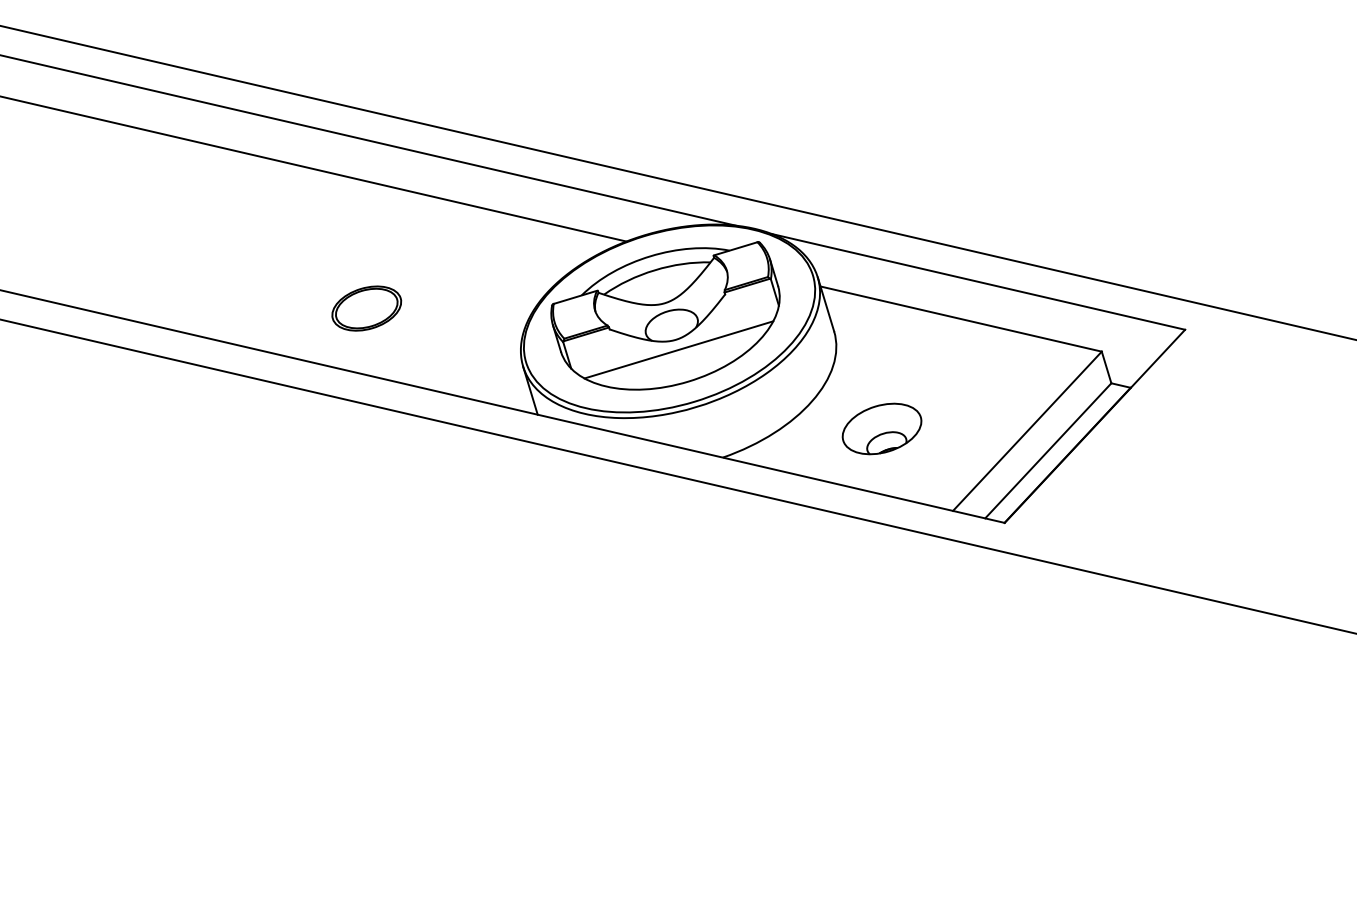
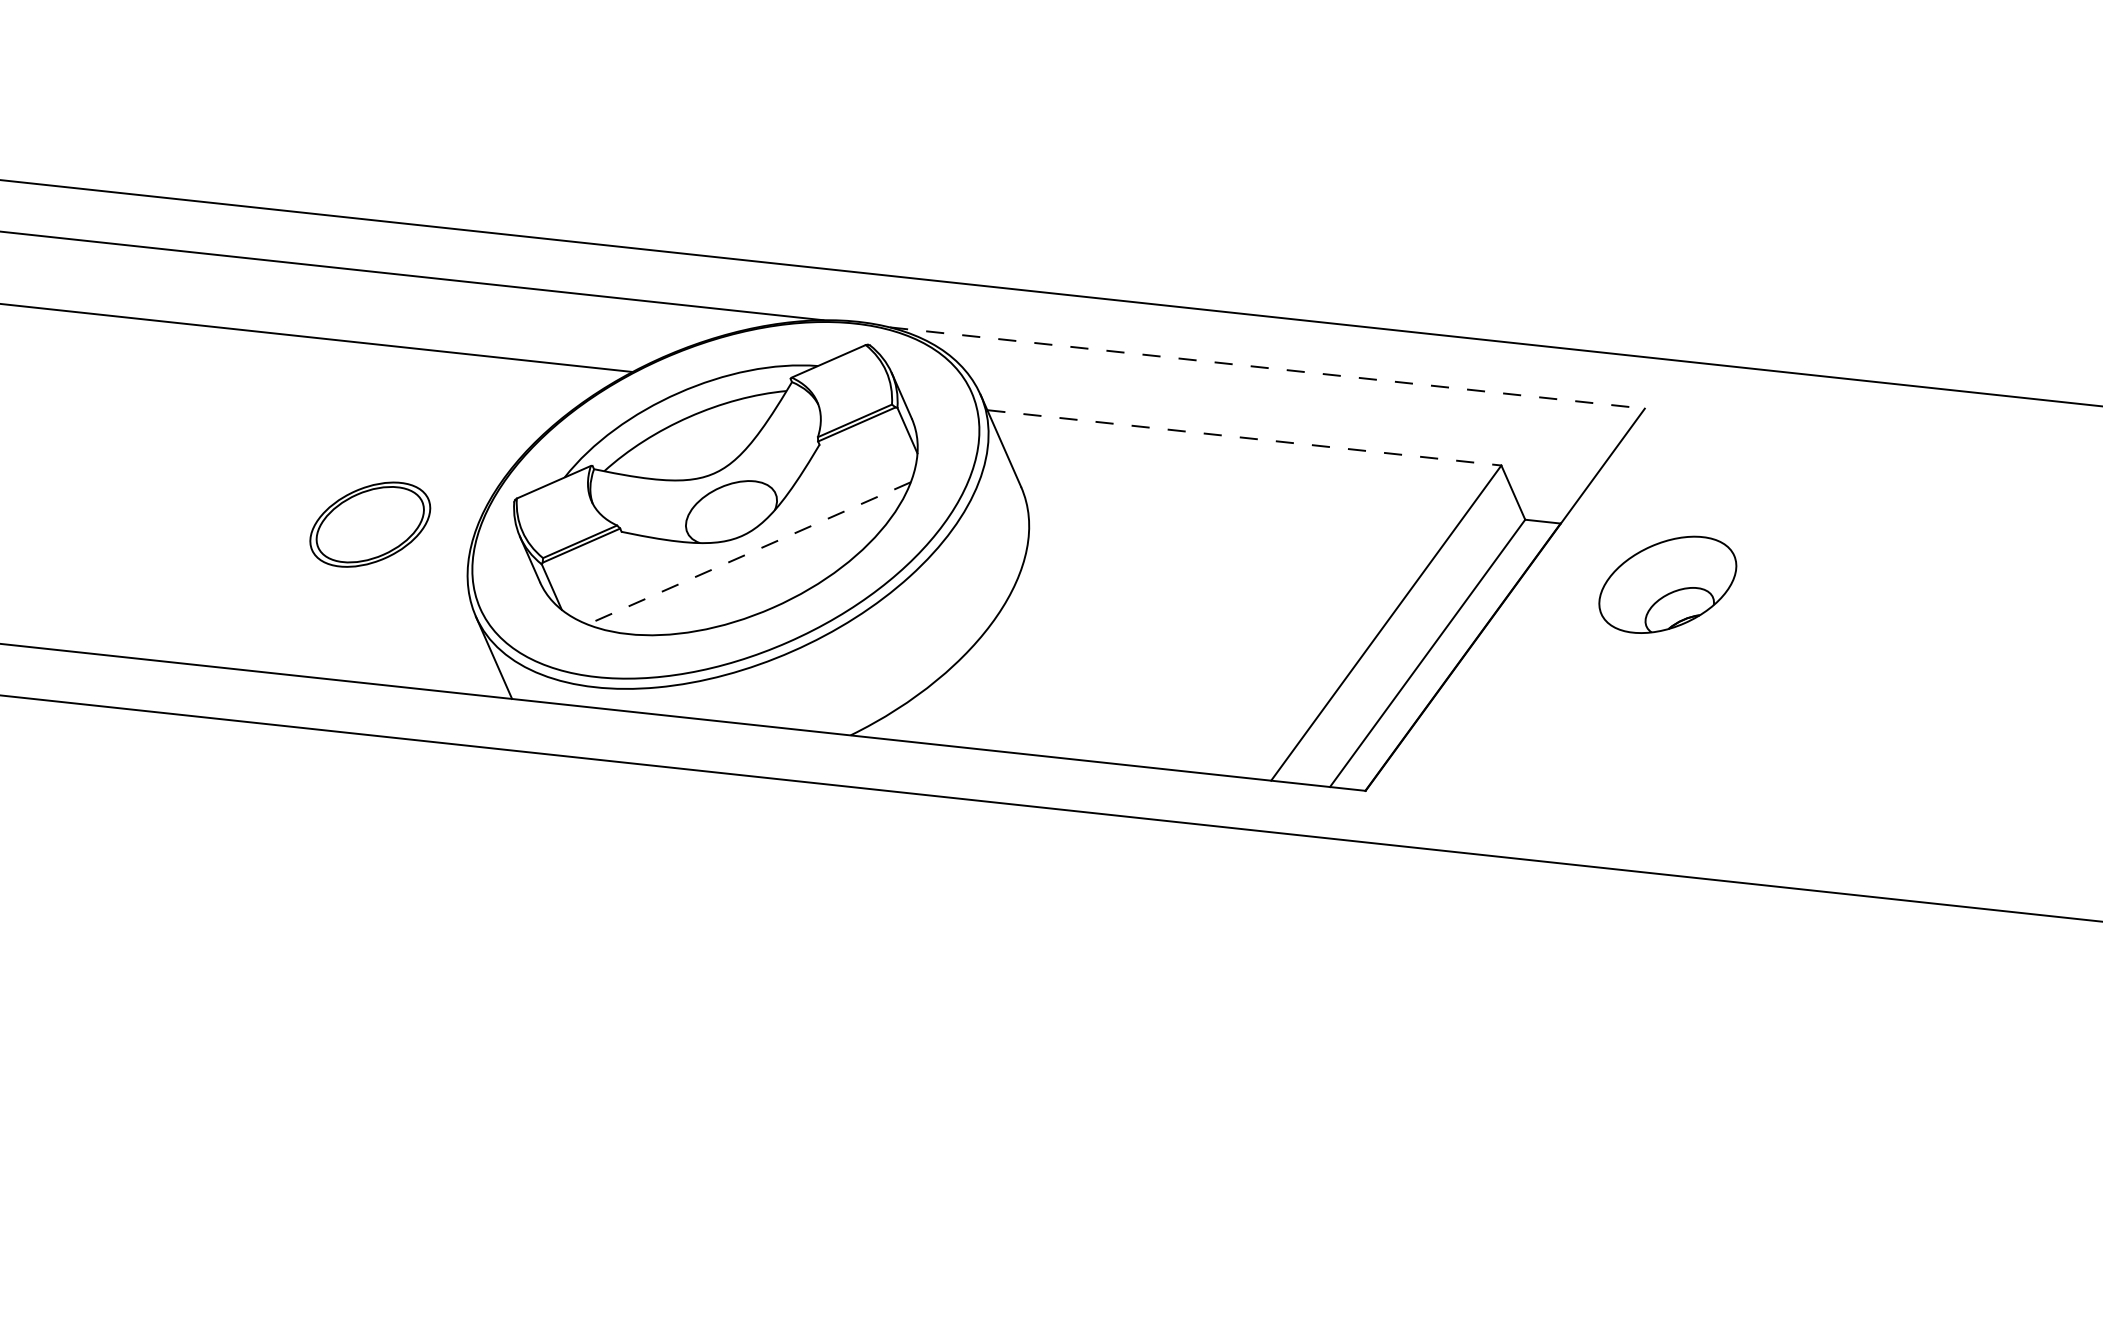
line: (978, 281) -> (1267, 367), solid -> dashed
part: (366, 308) -> (369, 524), moved
line: (961, 319) -> (1245, 438), solid -> dashed
line: (678, 349) -> (748, 552), solid -> dashed
part: (881, 428) -> (1666, 584), moved

